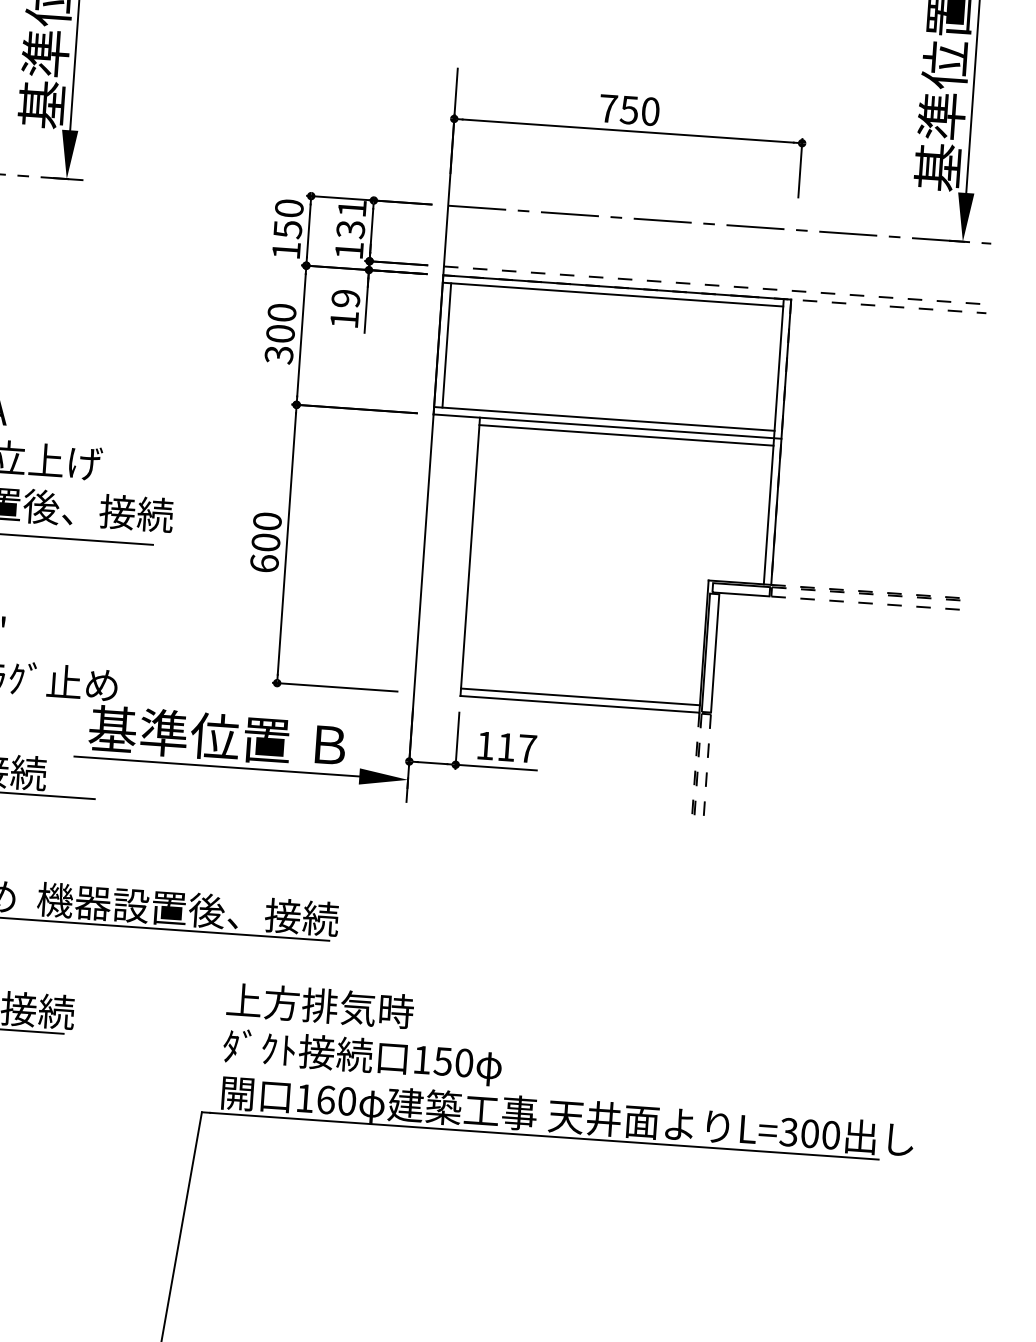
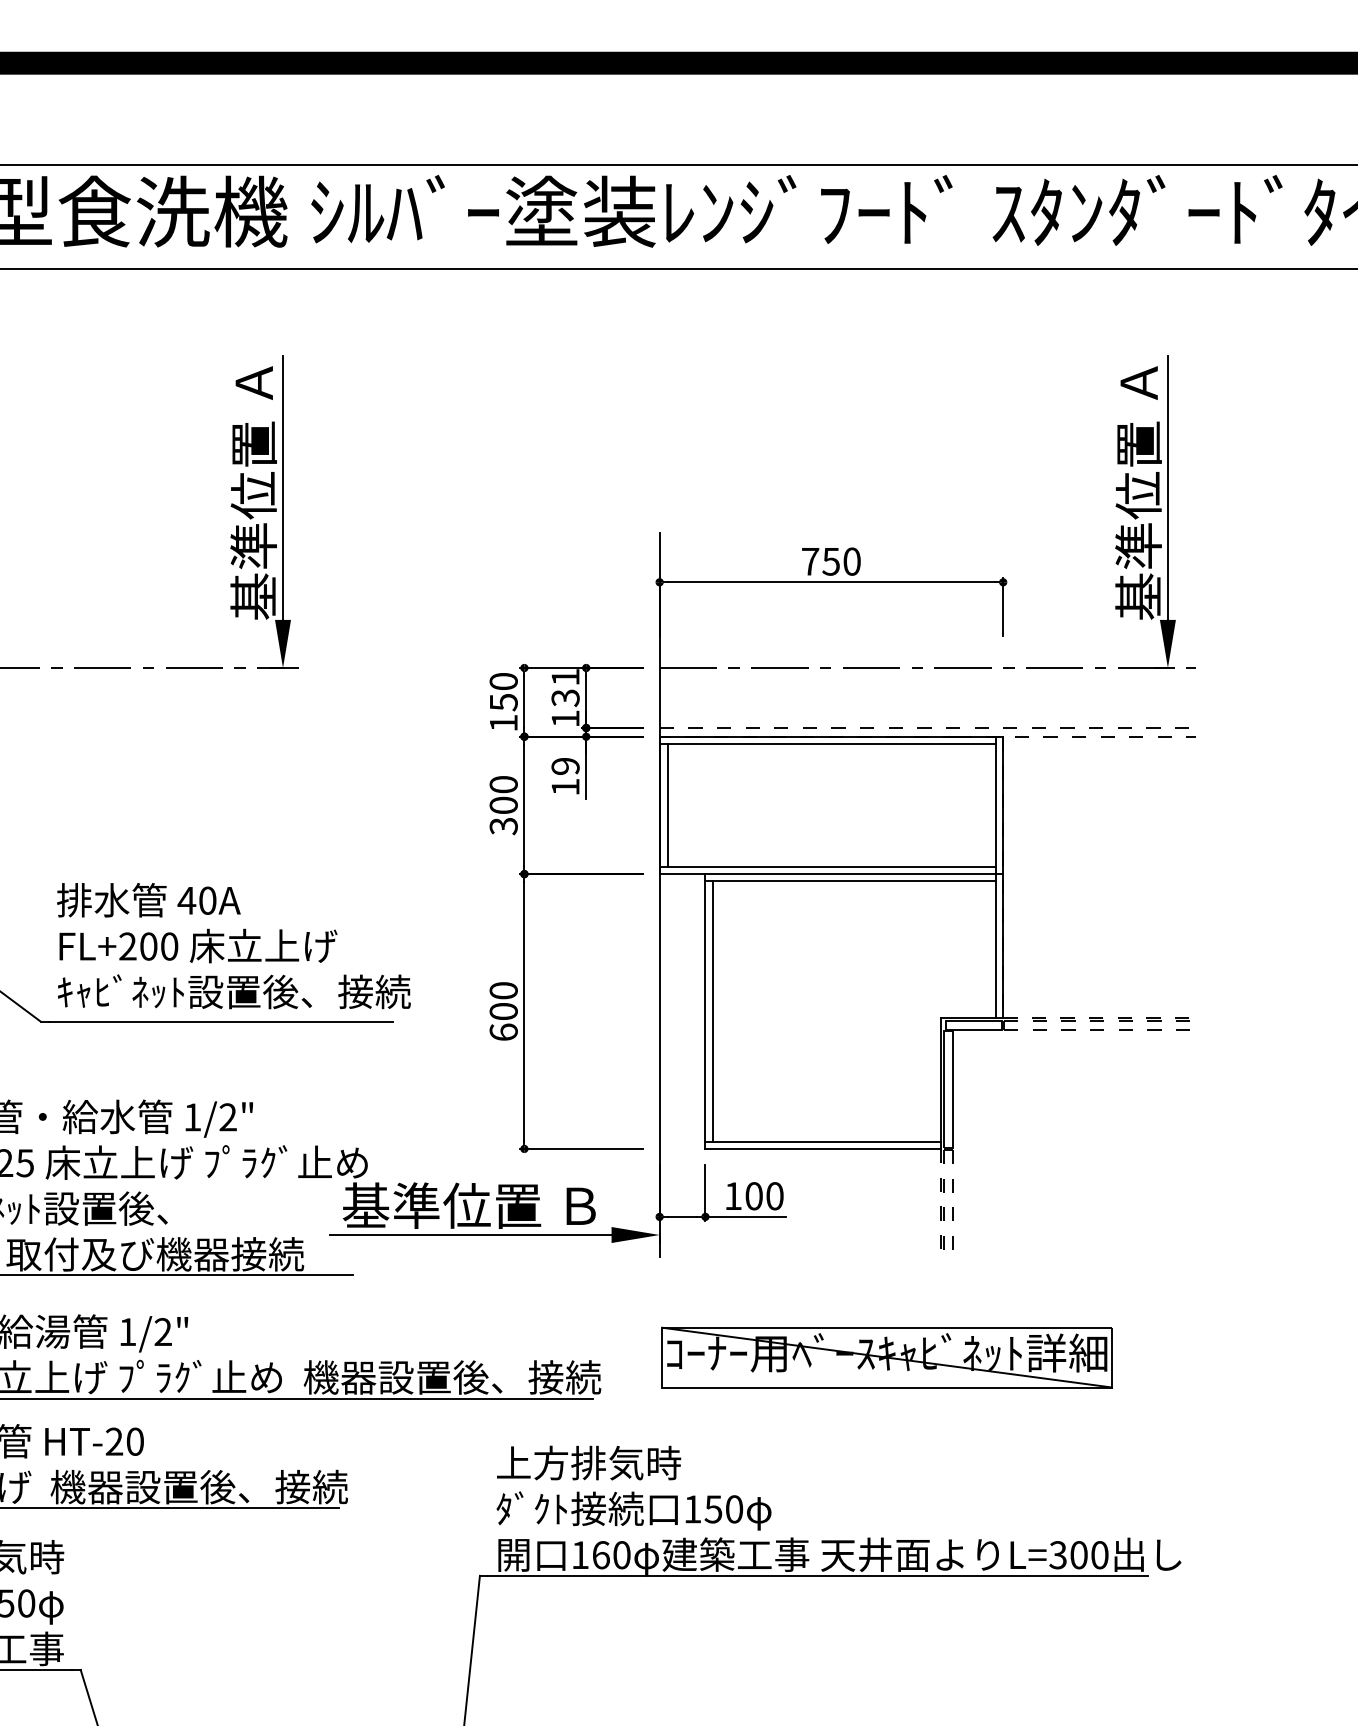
line: (477, 557) -> (712, 1011), added
text: (516, 748) -> (764, 1196), 117 -> 100
part: (629, 919) -> (886, 1357), added

